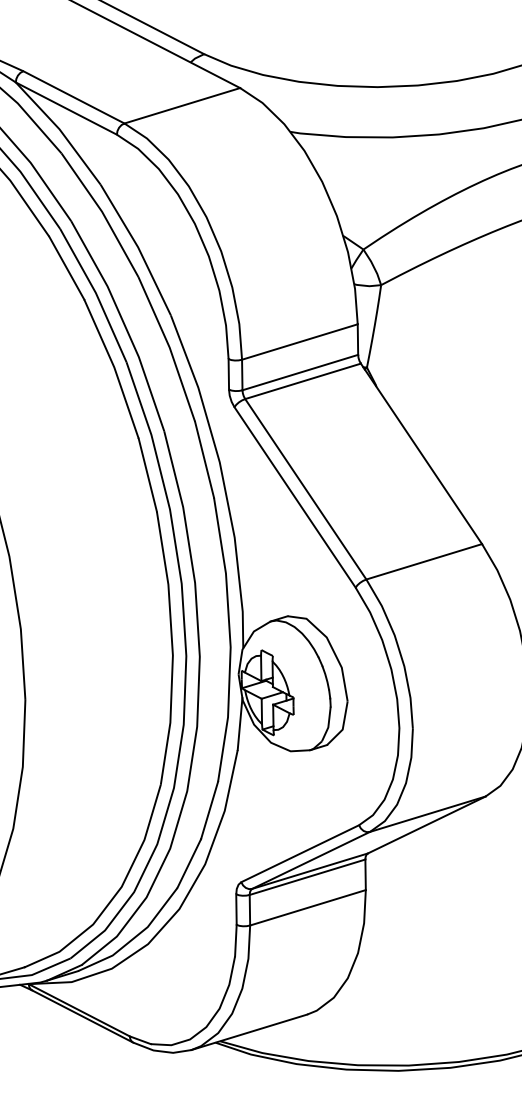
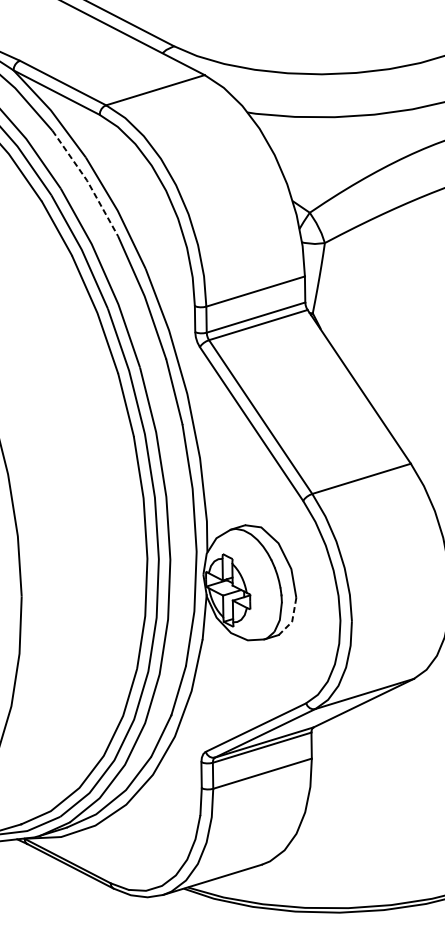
line: (102, 212) -> (87, 181), solid -> dashed
line: (343, 726) -> (292, 619), solid -> dashed

